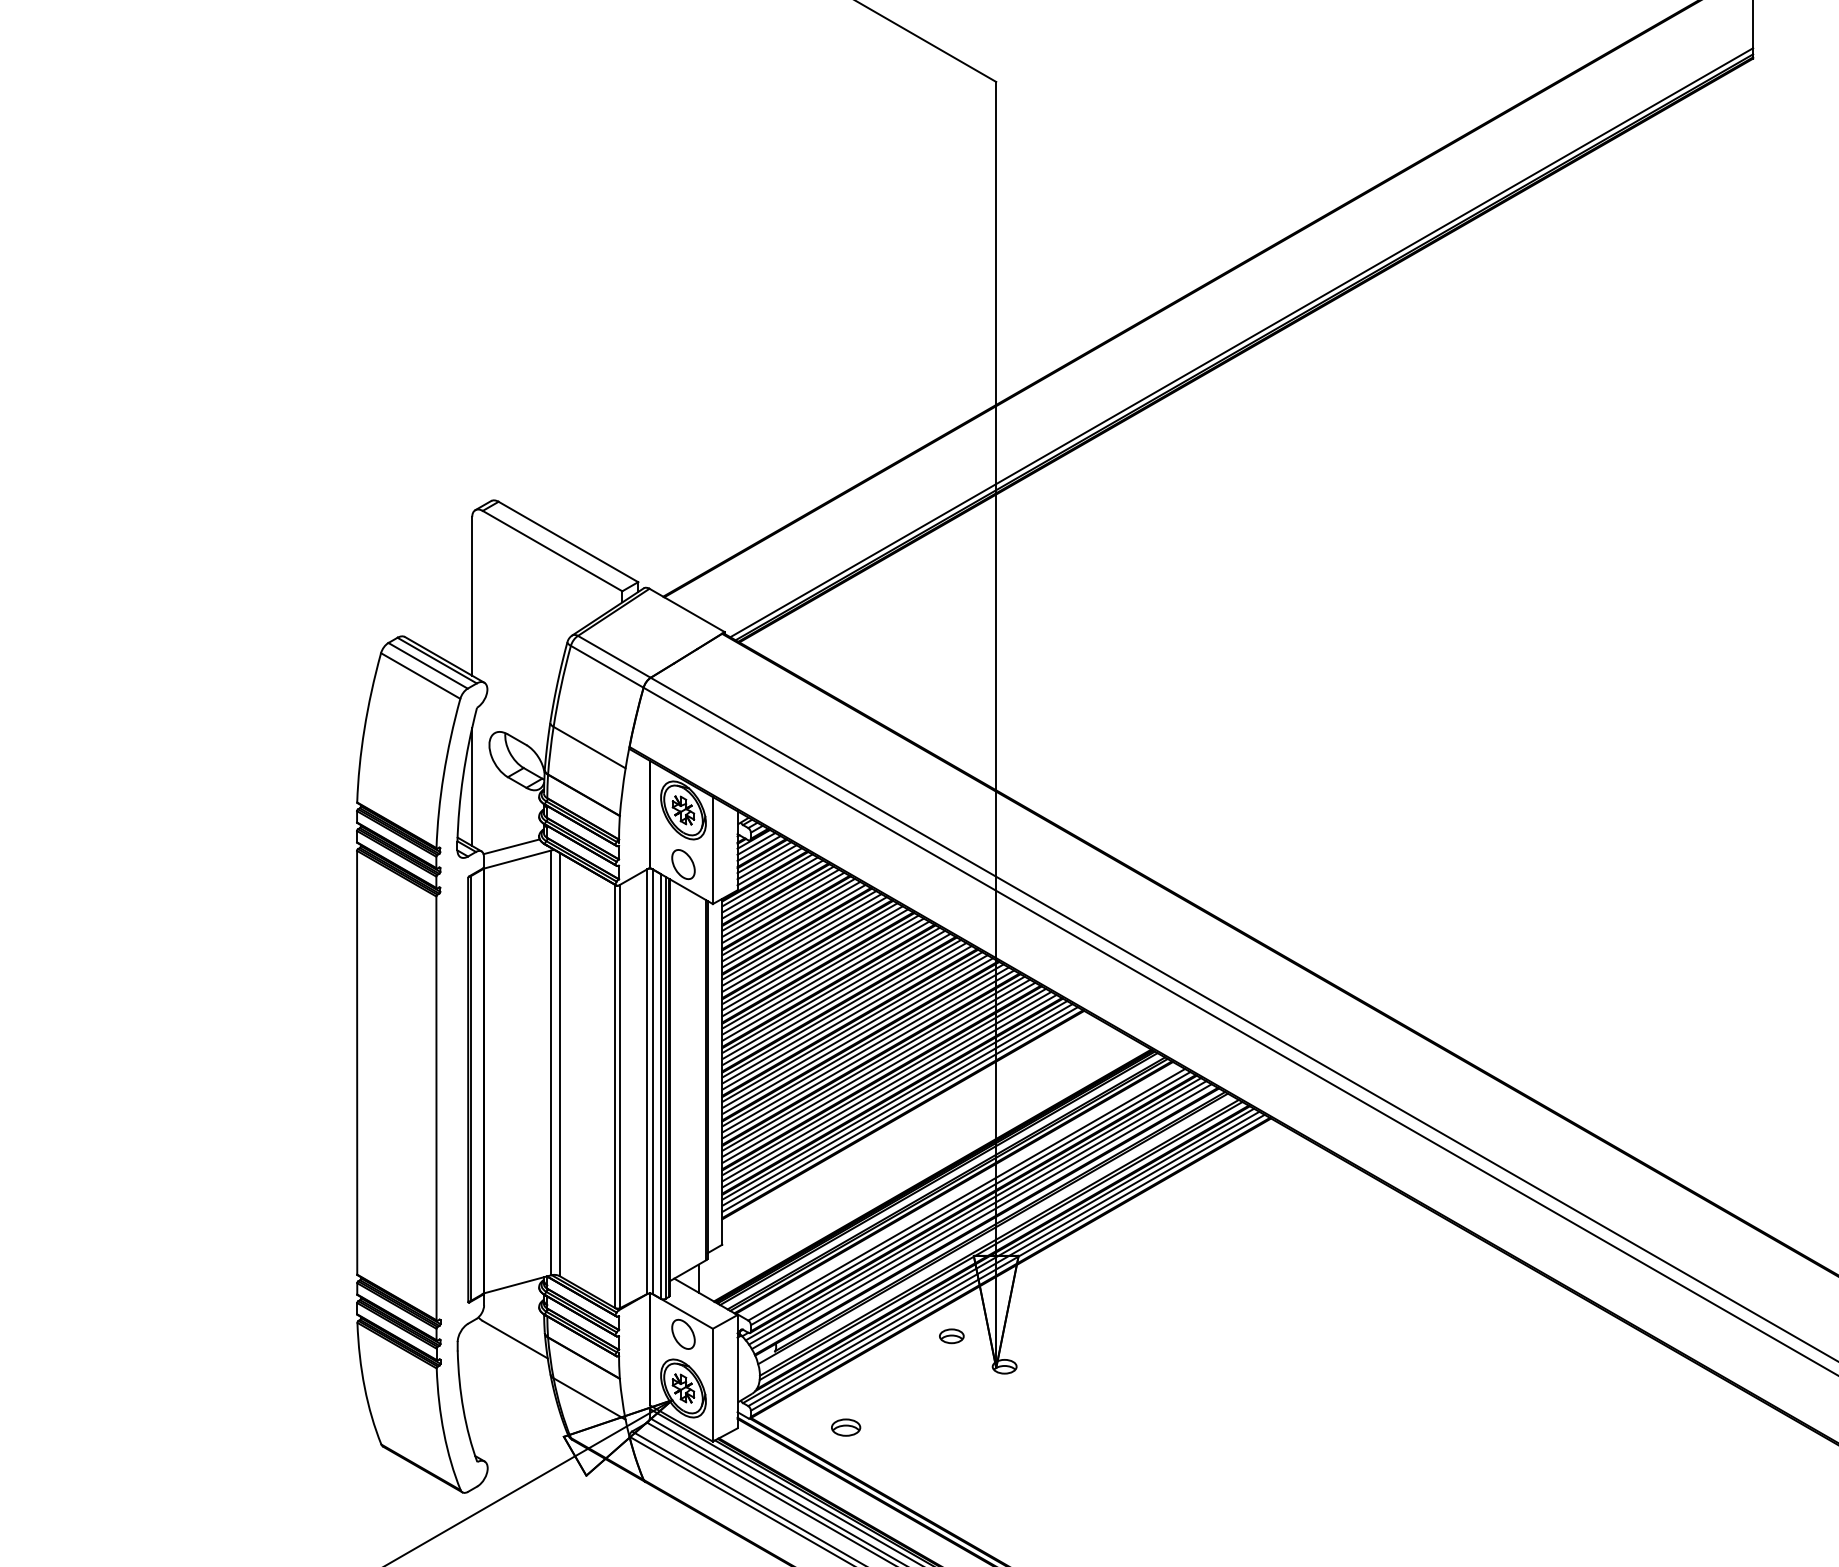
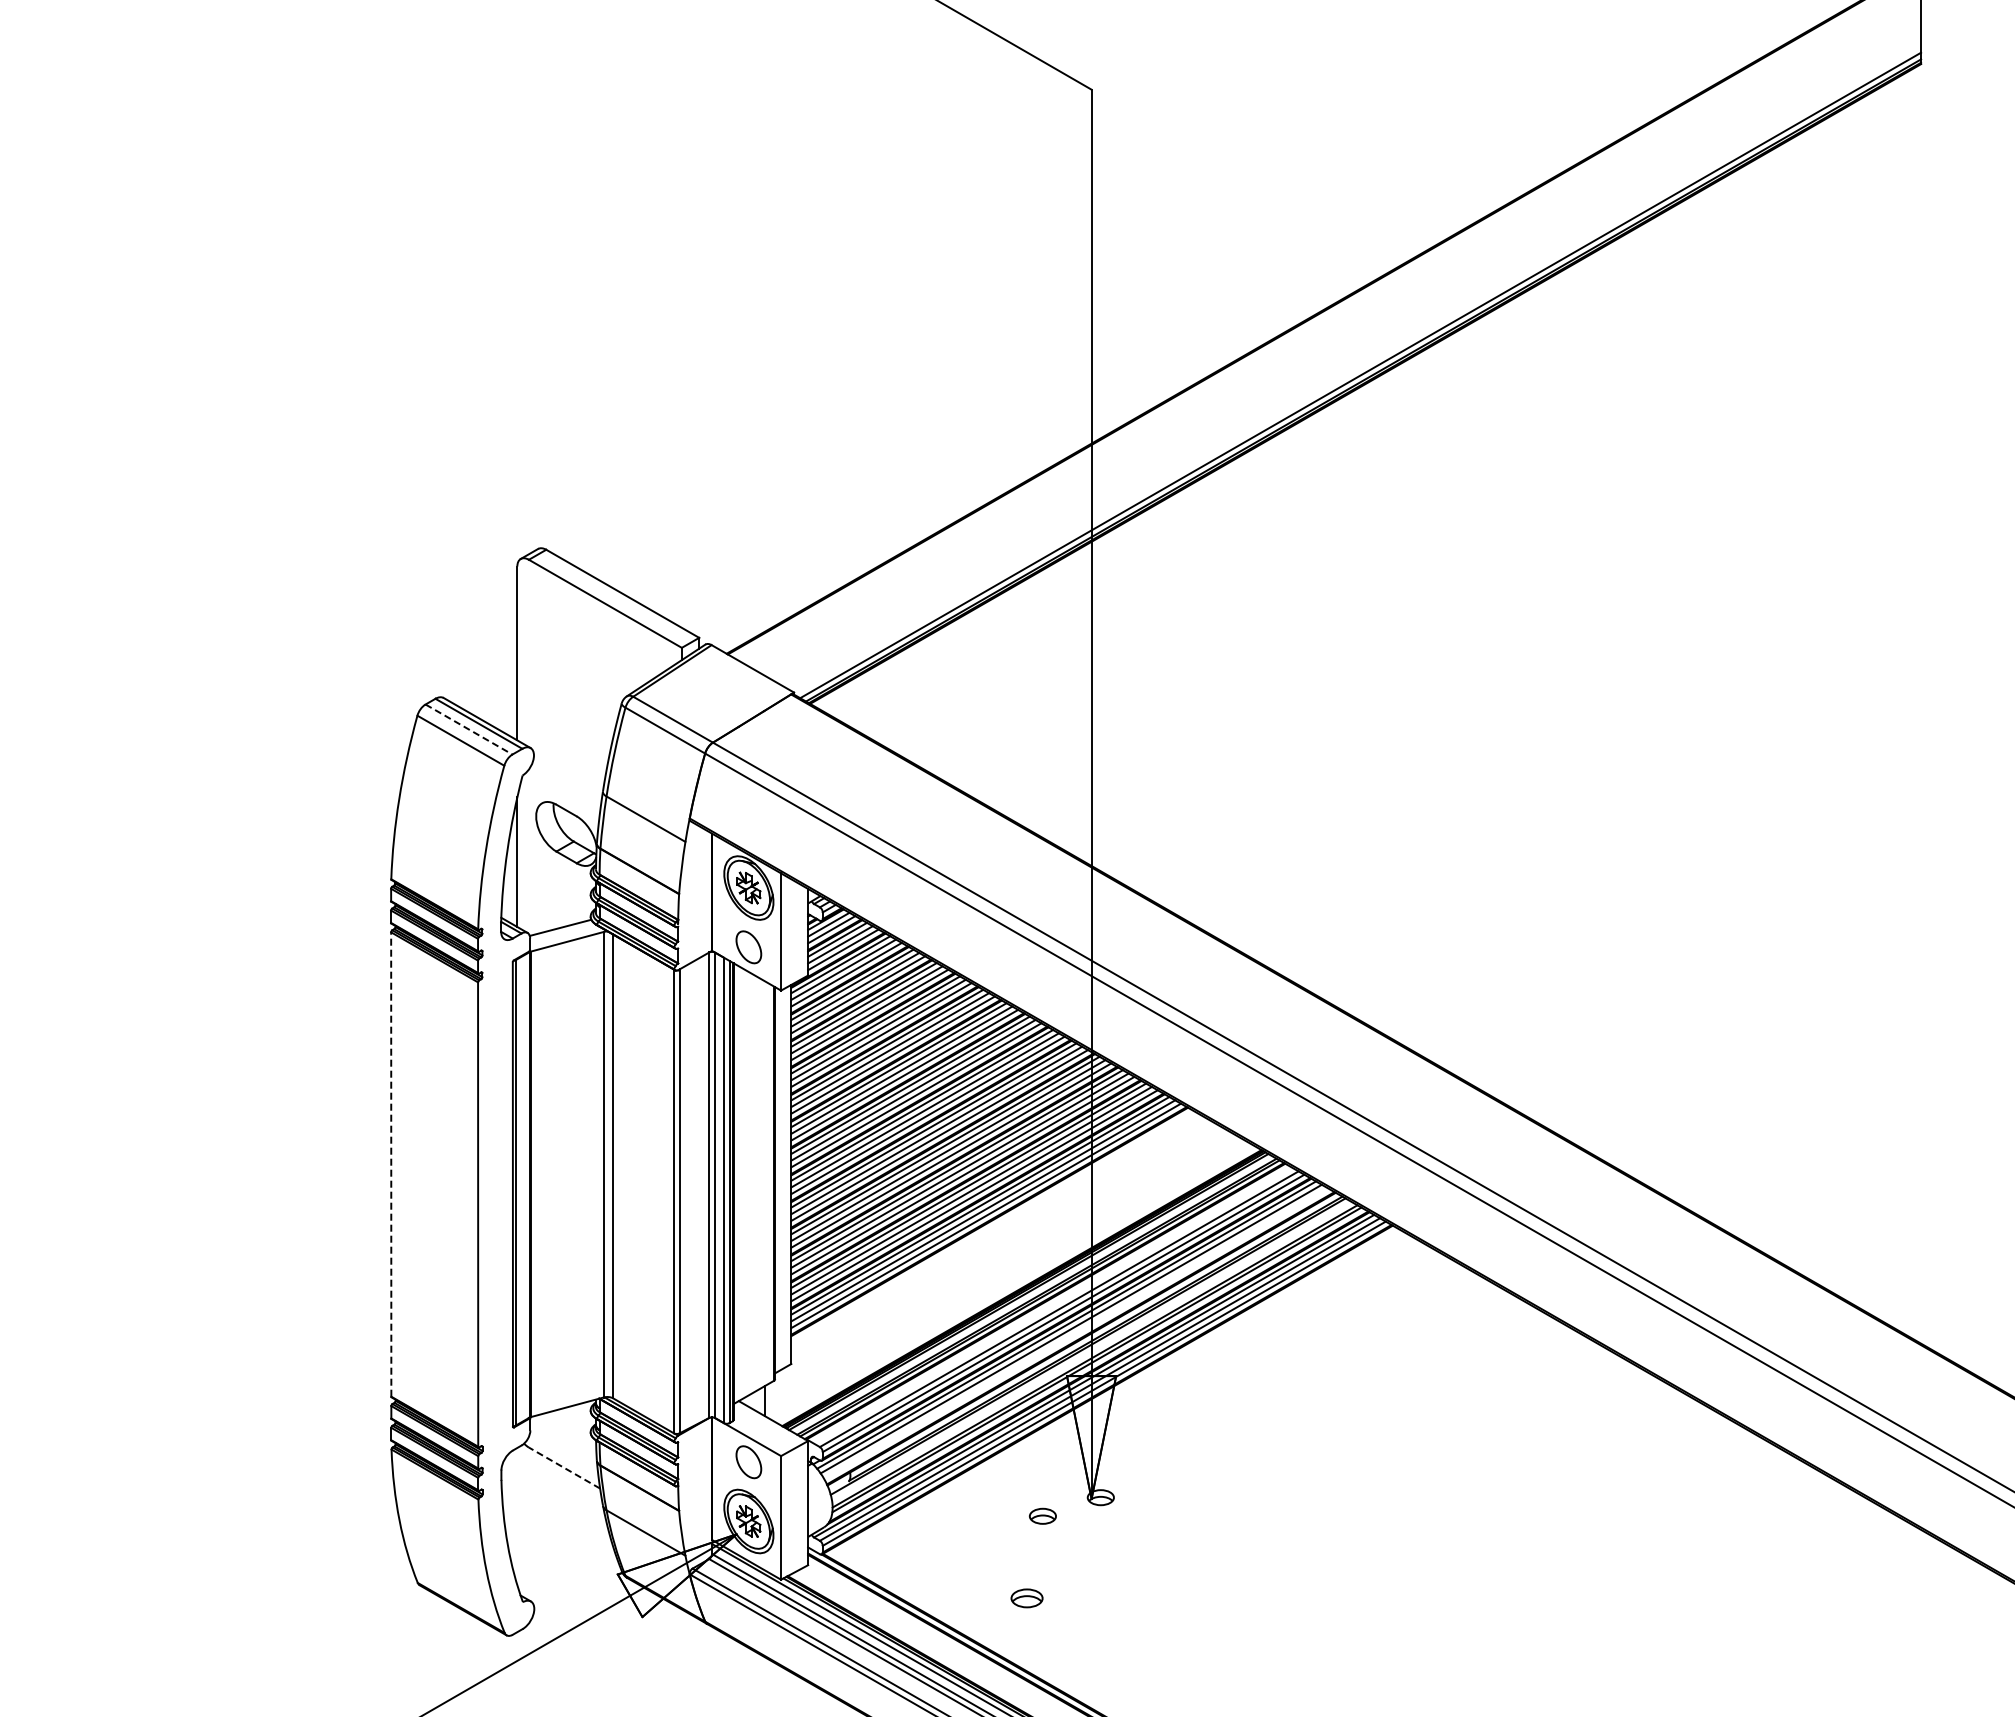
line: (428, 665) -> (469, 729), solid -> dashed
line: (357, 1062) -> (391, 1164), solid -> dashed
line: (981, 1216) -> (1075, 1333), removed
part: (951, 1335) -> (1042, 1515), moved
line: (515, 1339) -> (564, 1467), solid -> dashed
part: (845, 1427) -> (1026, 1598), moved

